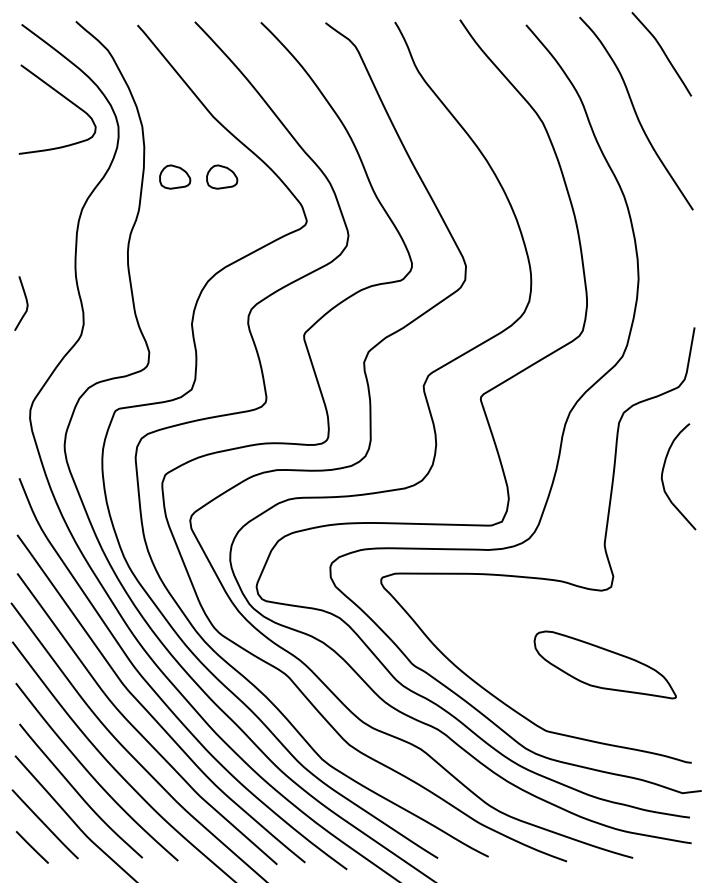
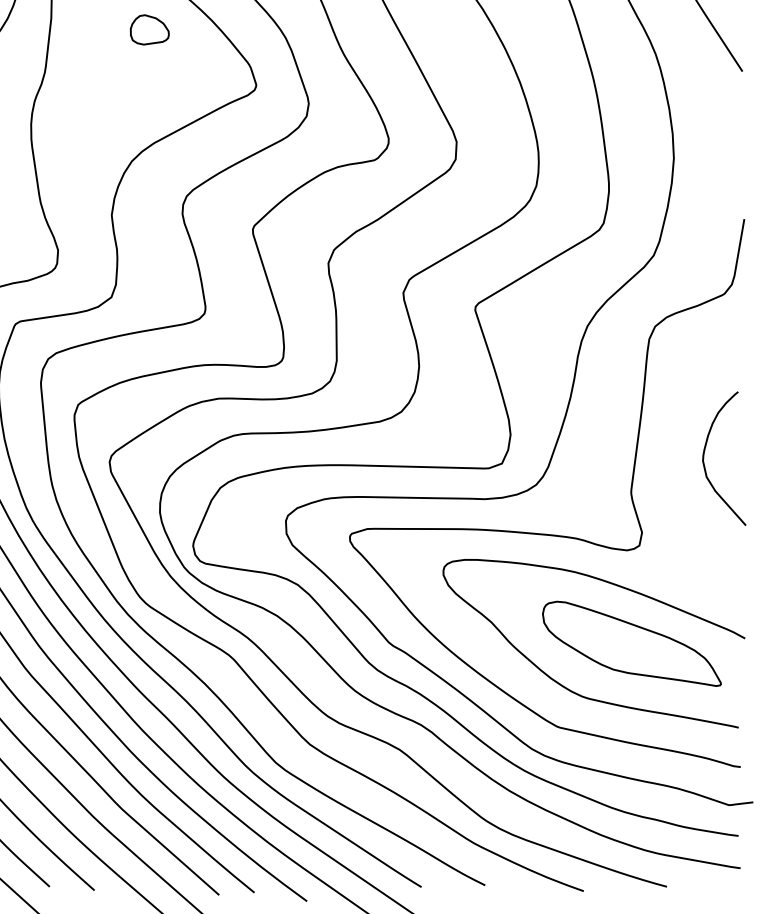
part: (175, 176) -> (91, 29), removed
curve: (663, 473) -> (705, 454), moved
curve: (552, 698) -> (565, 686), added

